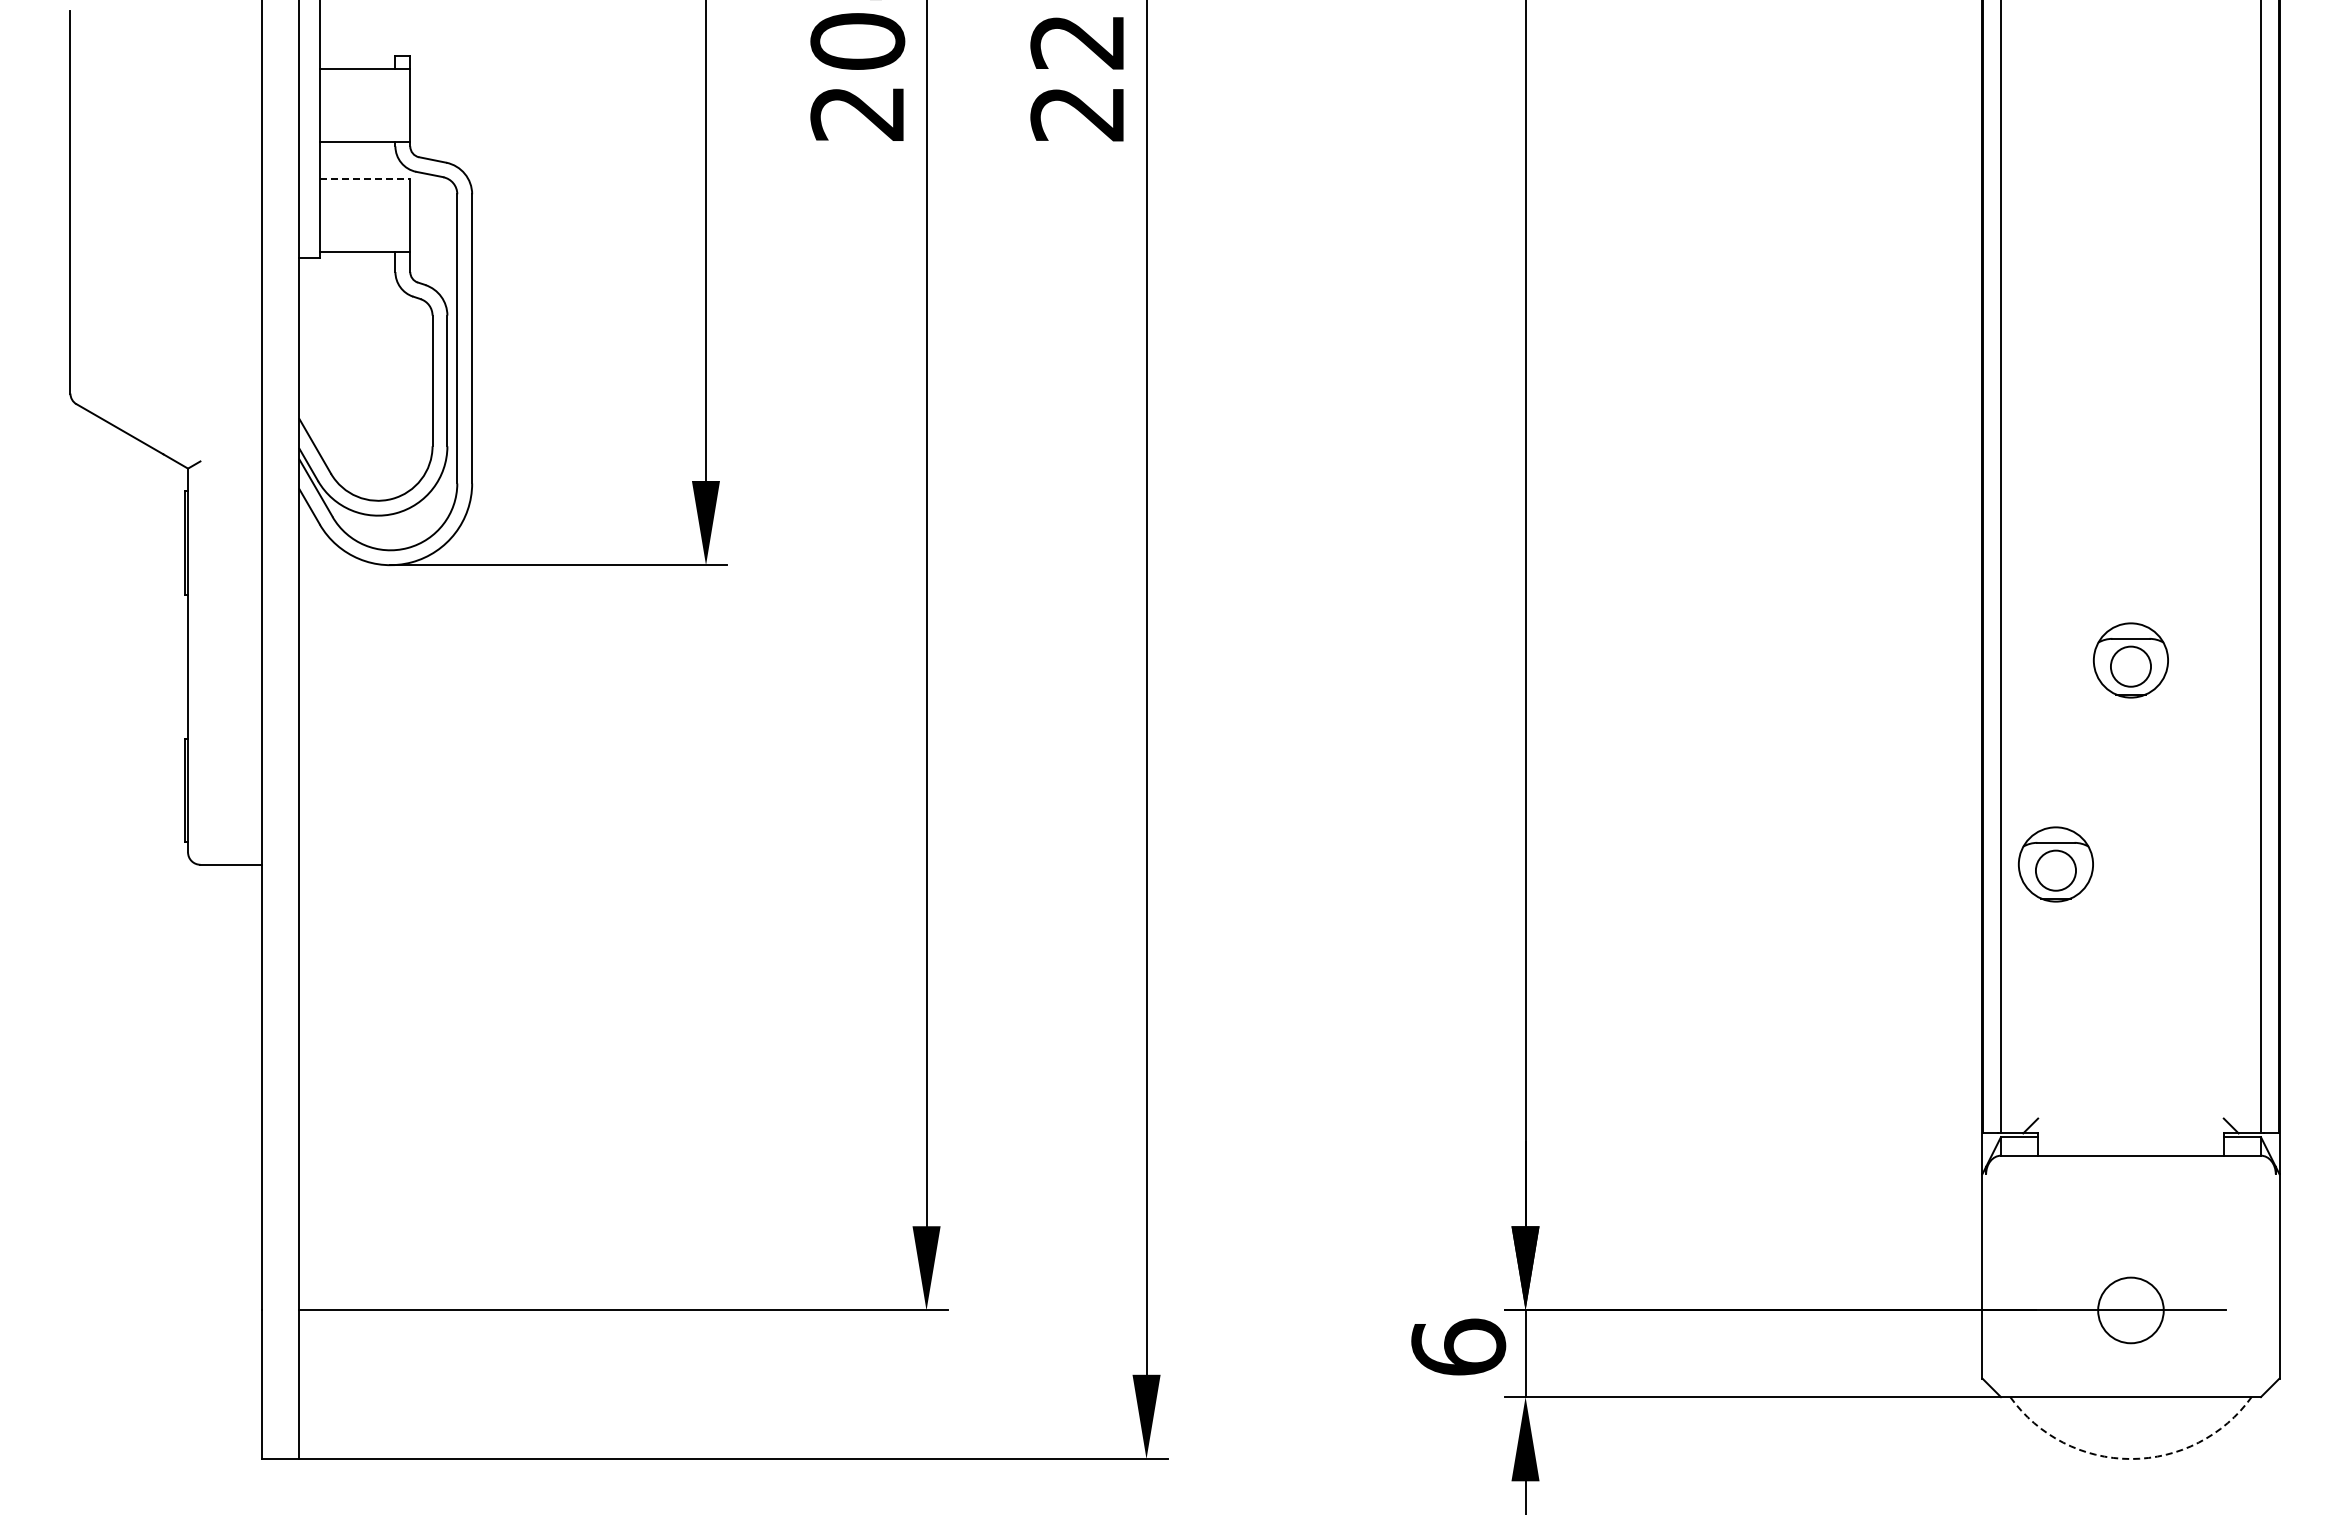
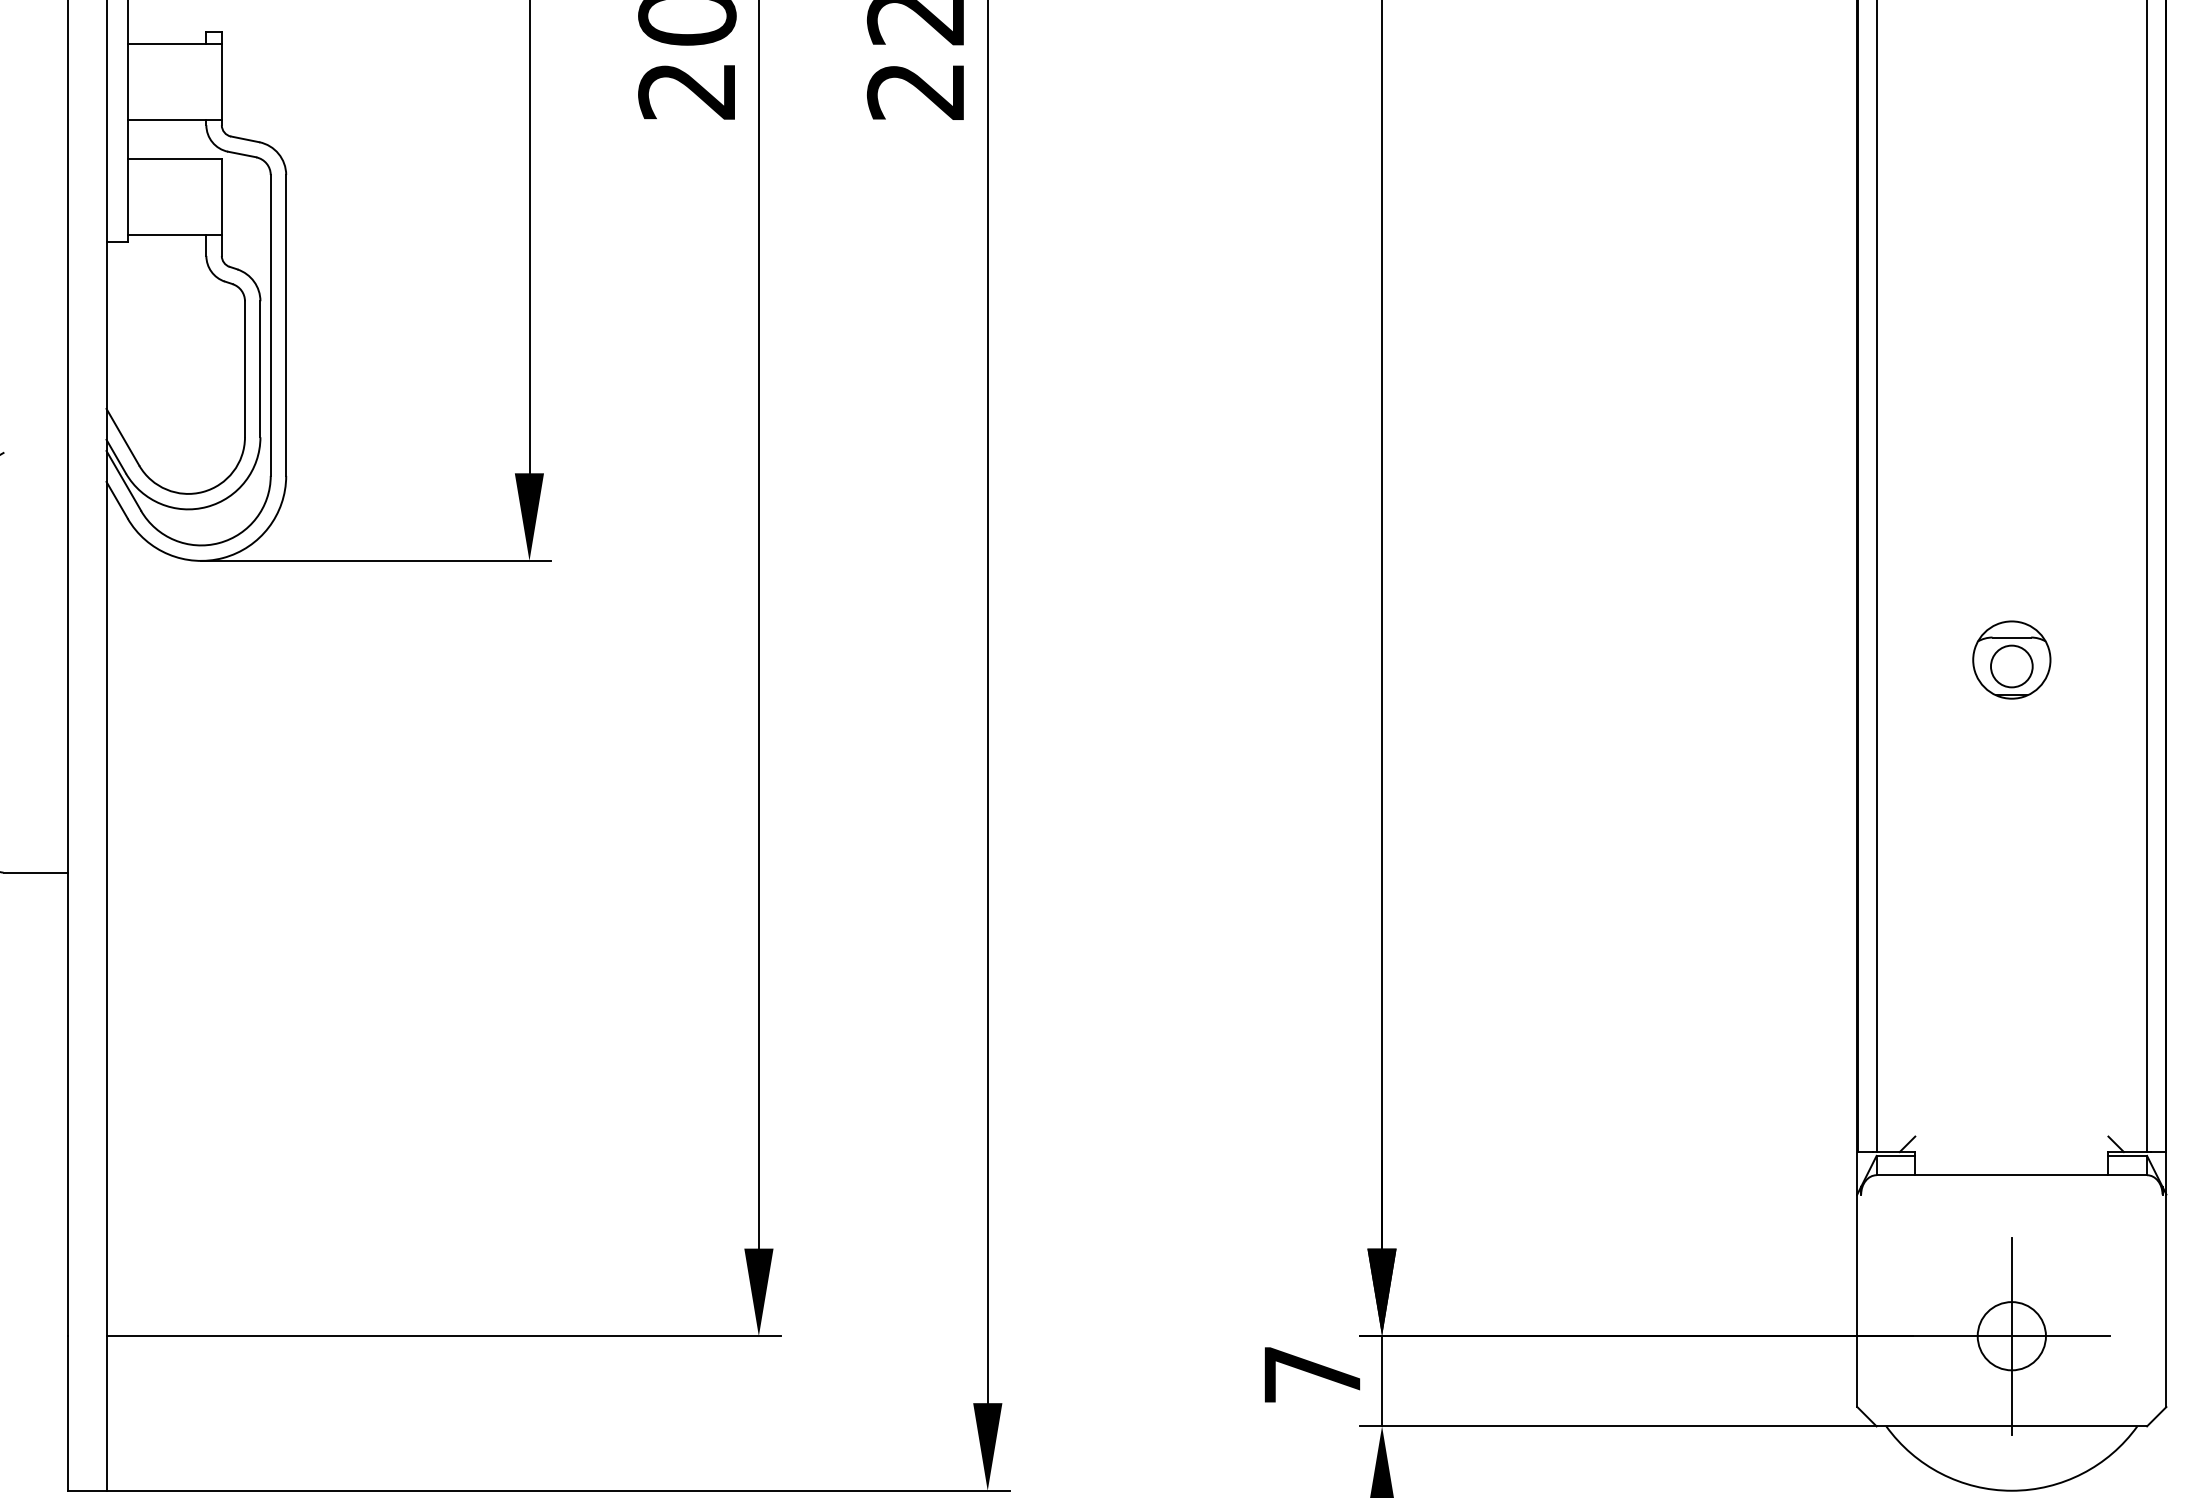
line: (365, 178) -> (175, 158), dashed -> solid
part: (2055, 864) -> (1933, 872), removed
line: (2130, 1310) -> (2011, 1336), added
text: (1458, 1346) -> (1312, 1373), 6 -> 7
arc: (2130, 1459) -> (2011, 1491), dashed -> solid

